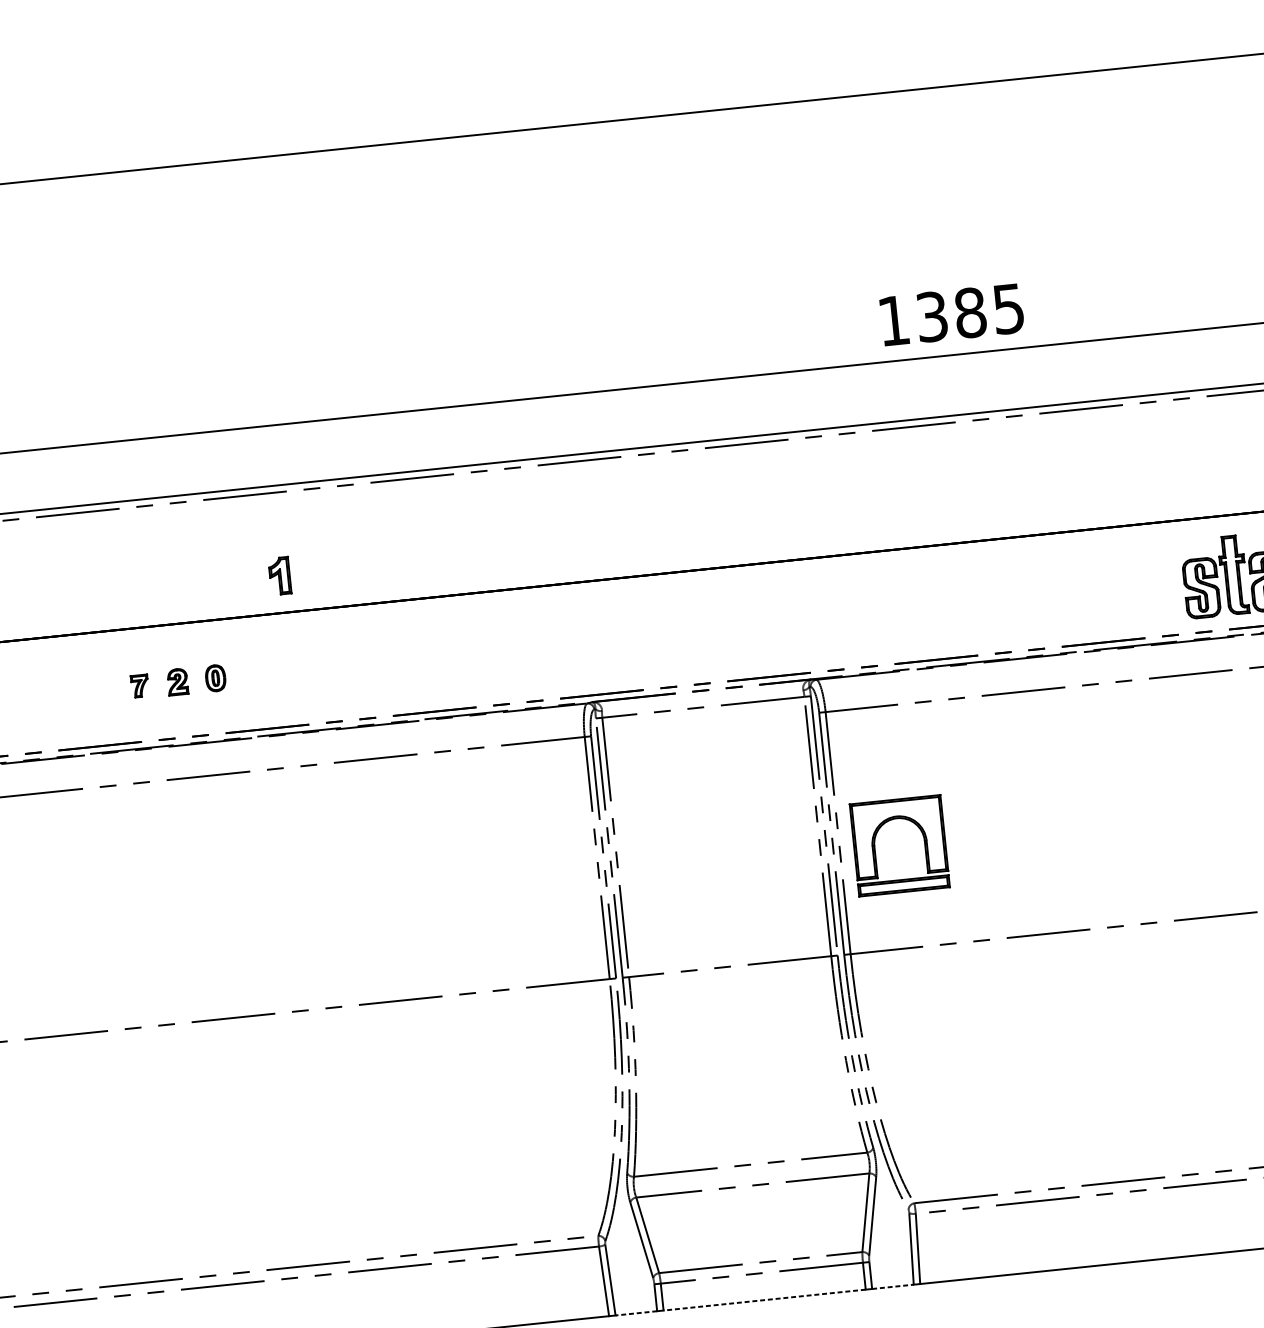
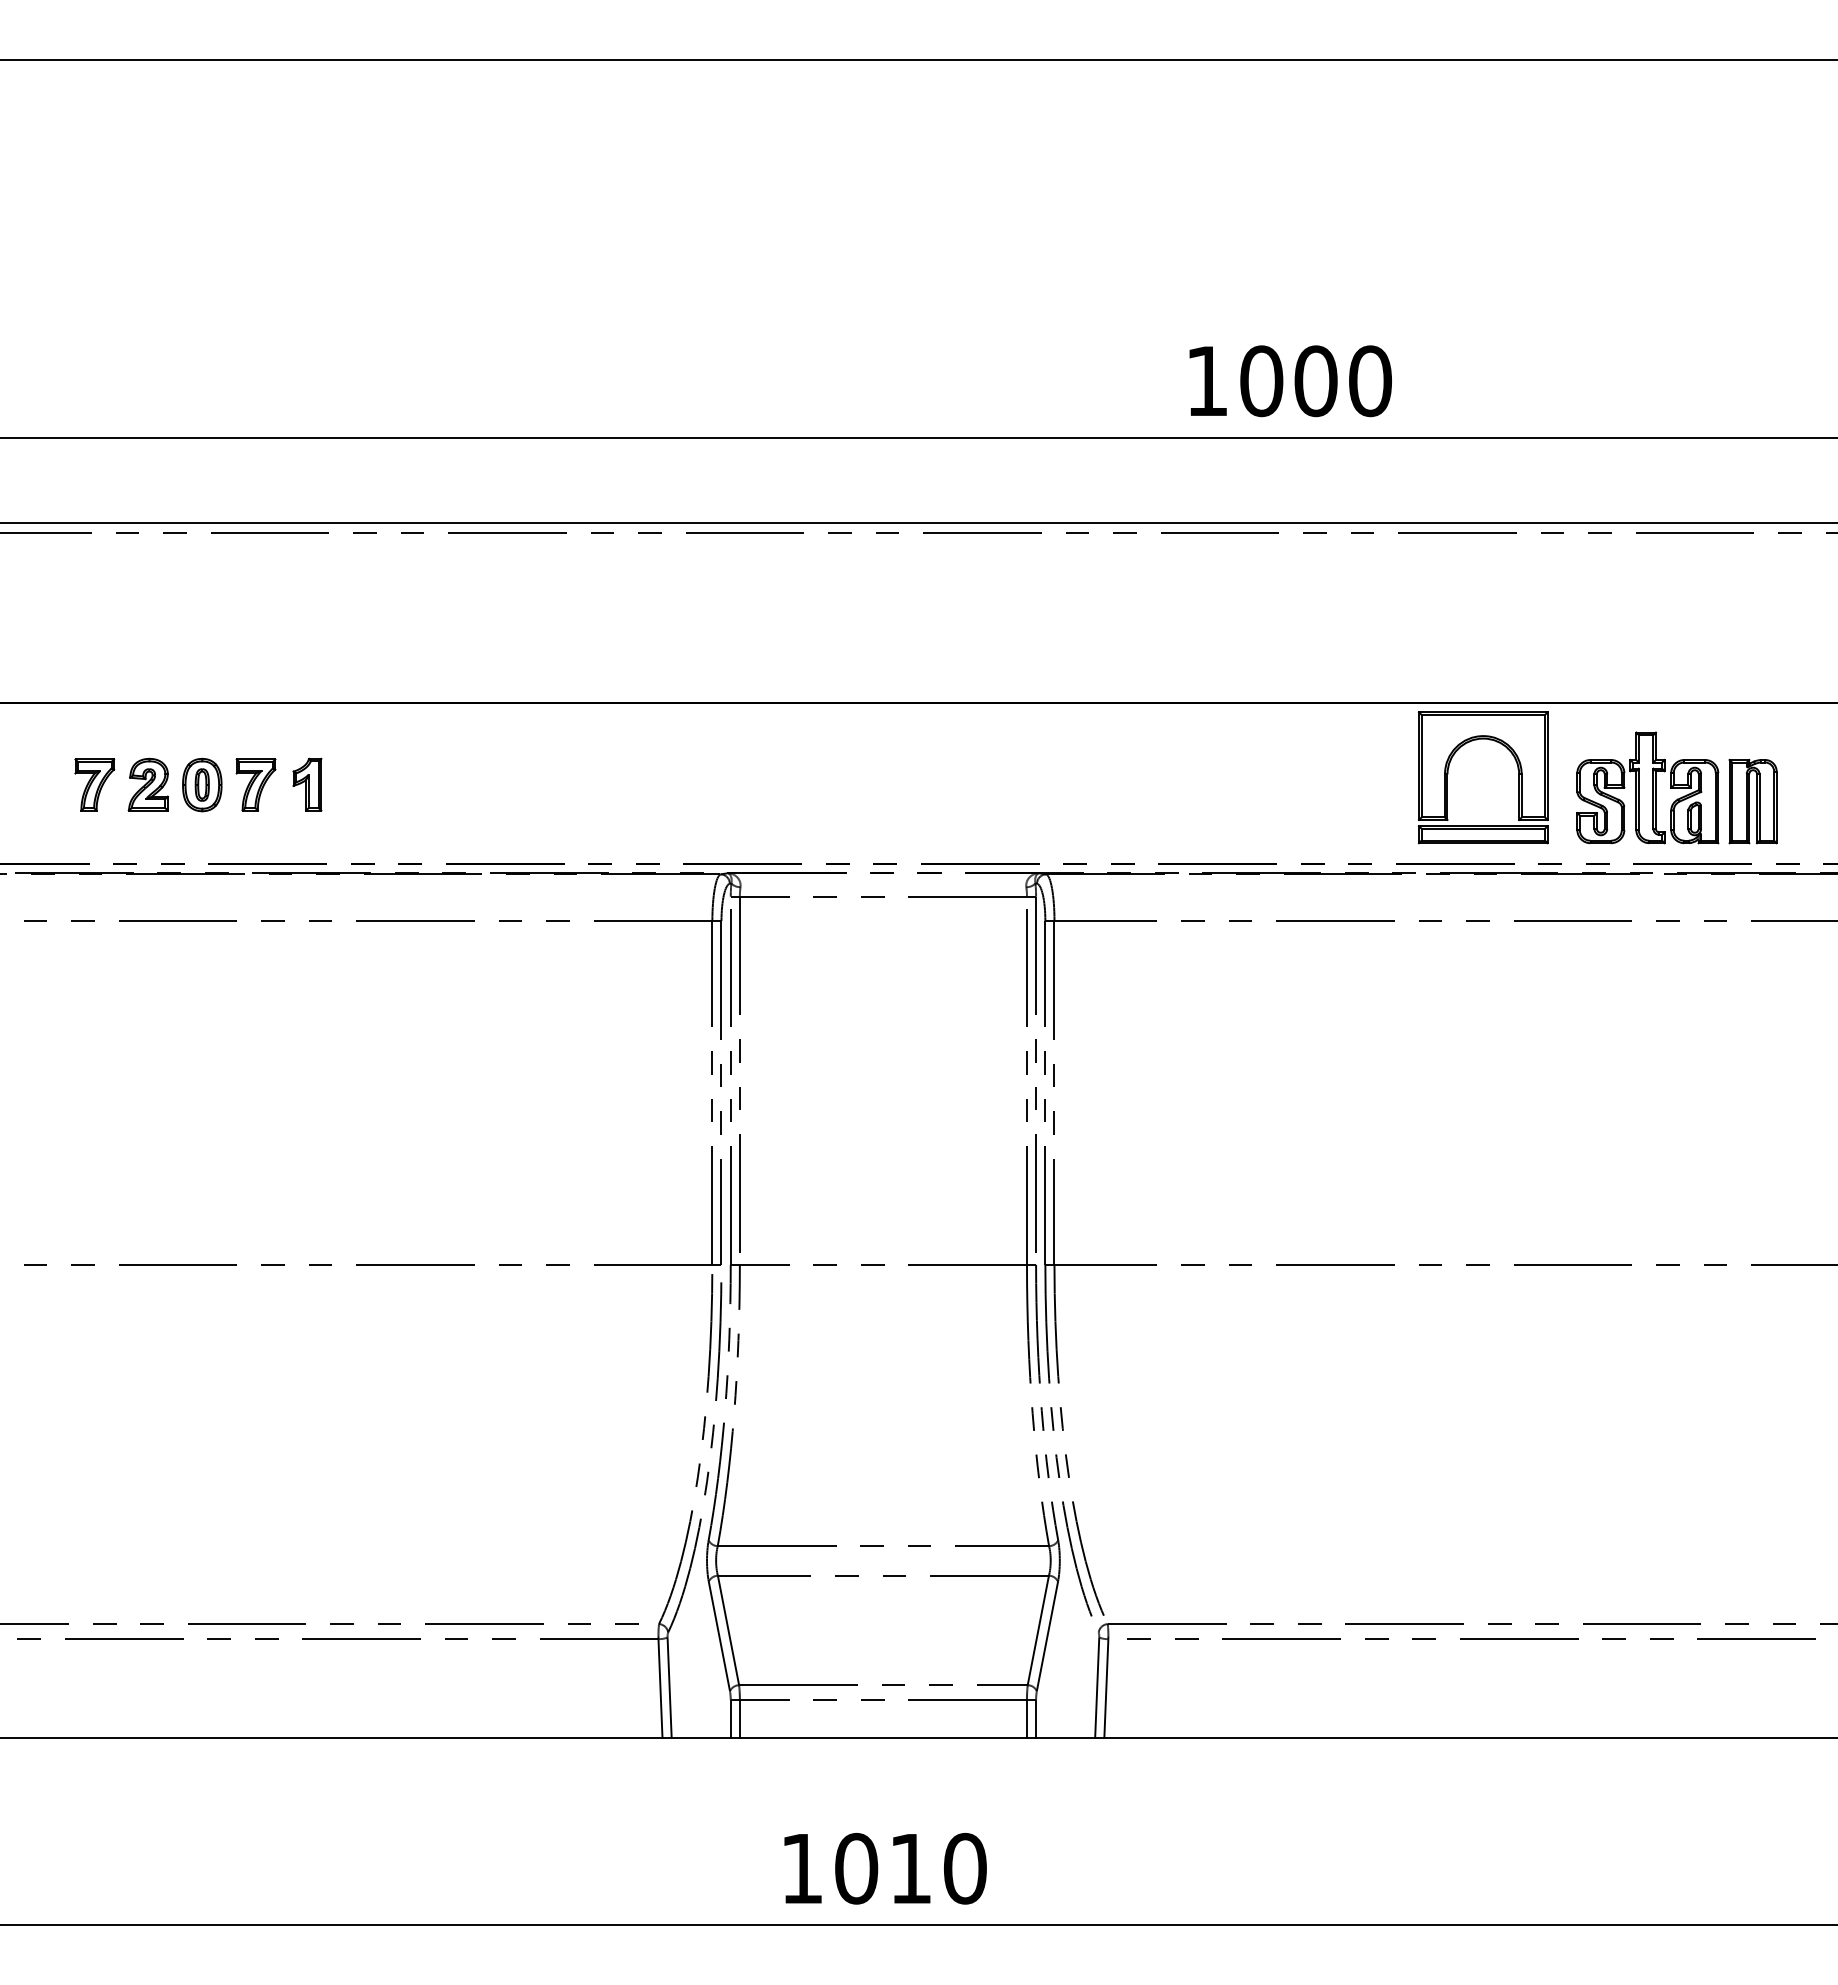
text: (970, 313) -> (1315, 381), 1385 -> 1000
part: (279, 575) -> (307, 784), moved
part: (253, 674) -> (255, 784), added
part: (215, 677) -> (202, 784), size x1.43
part: (177, 681) -> (147, 784), size x1.43
part: (139, 685) -> (94, 784), size x1.67
part: (923, 837) -> (1517, 769), moved
line: (892, 1286) -> (1065, 1738), dashed -> solid
line: (764, 1300) -> (883, 1738), dashed -> solid
line: (636, 1313) -> (701, 1738), dashed -> solid

